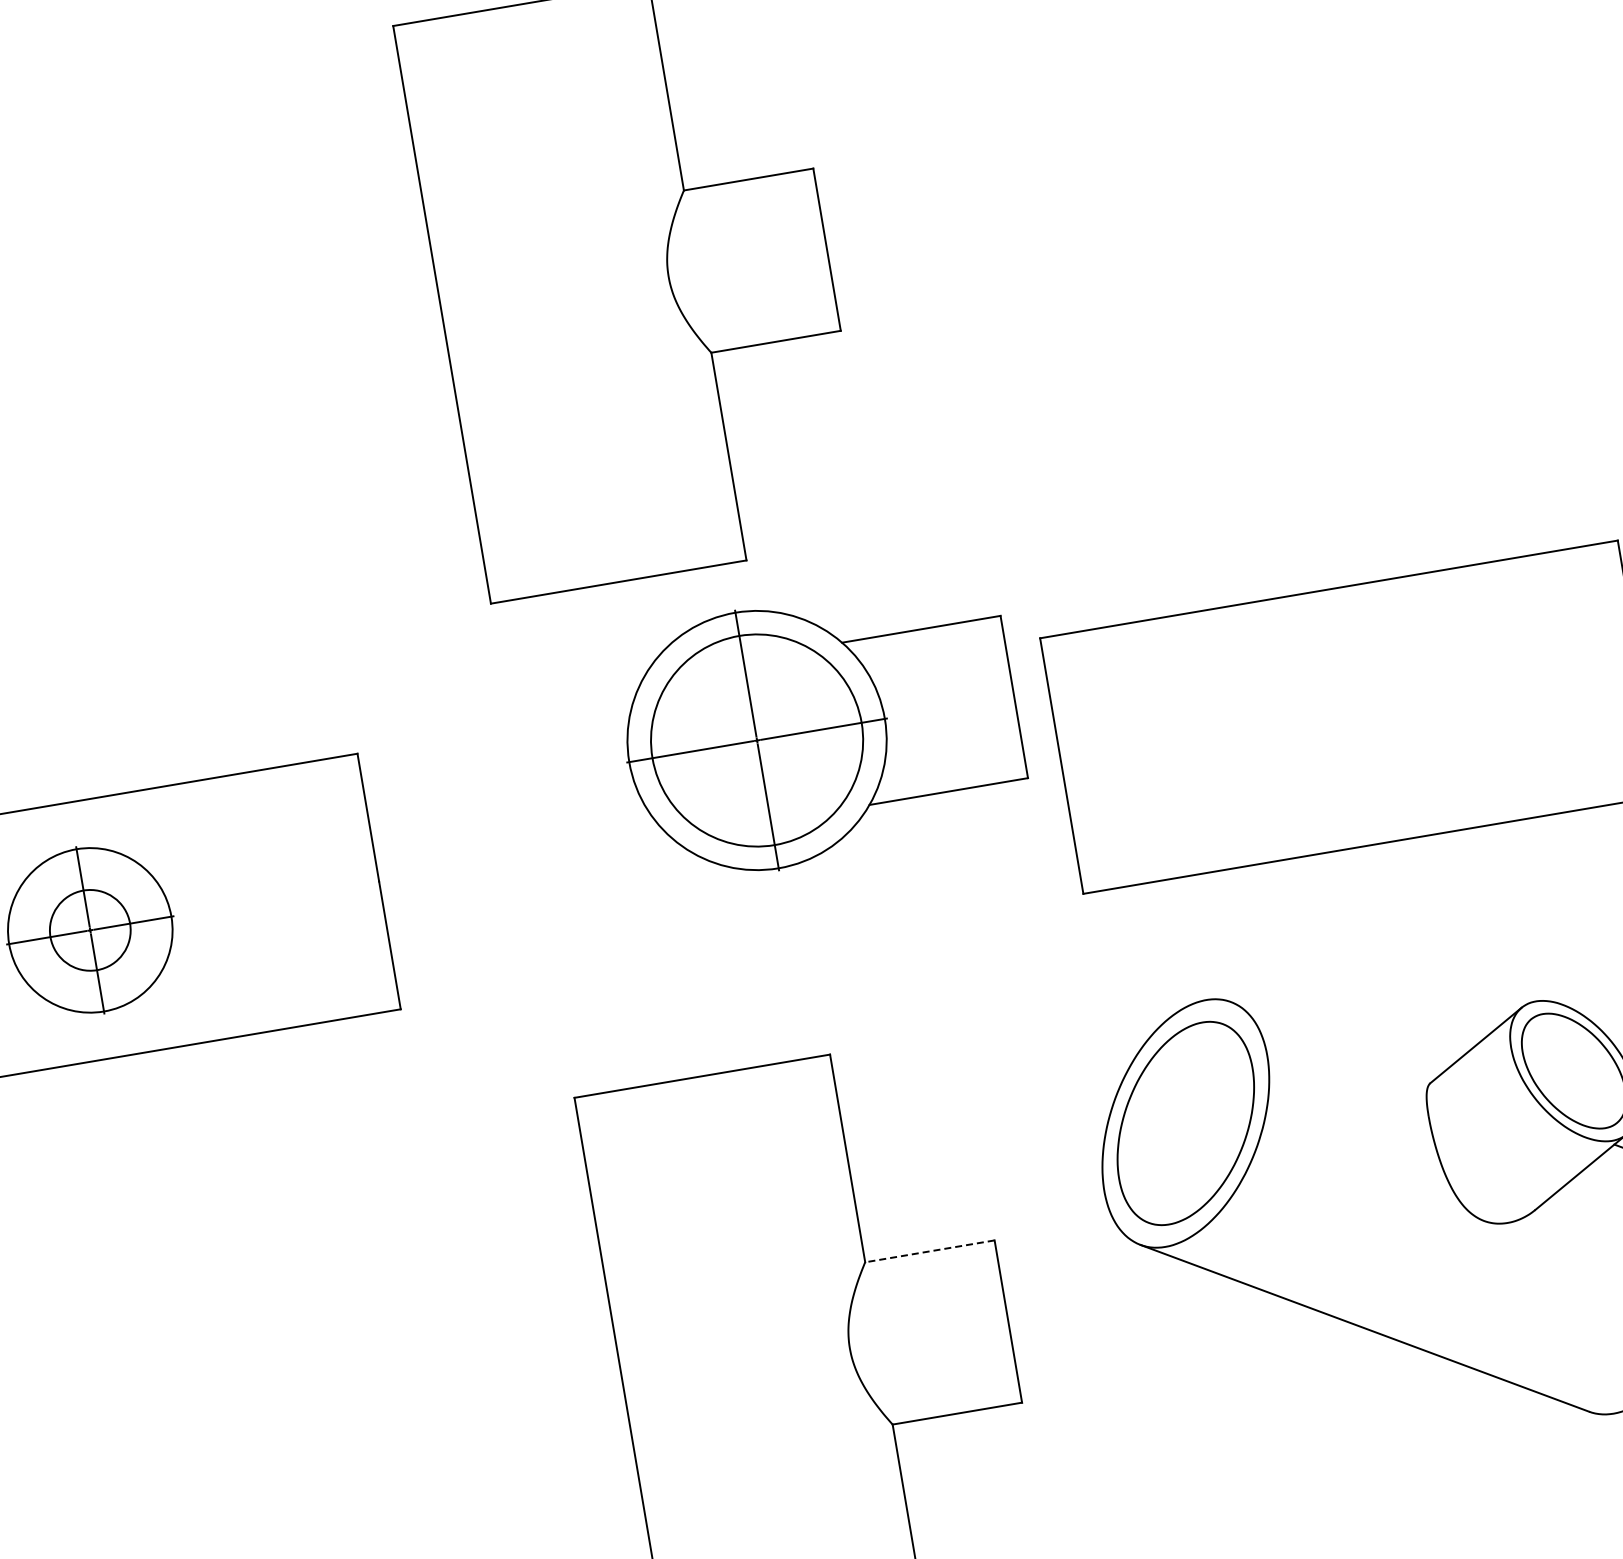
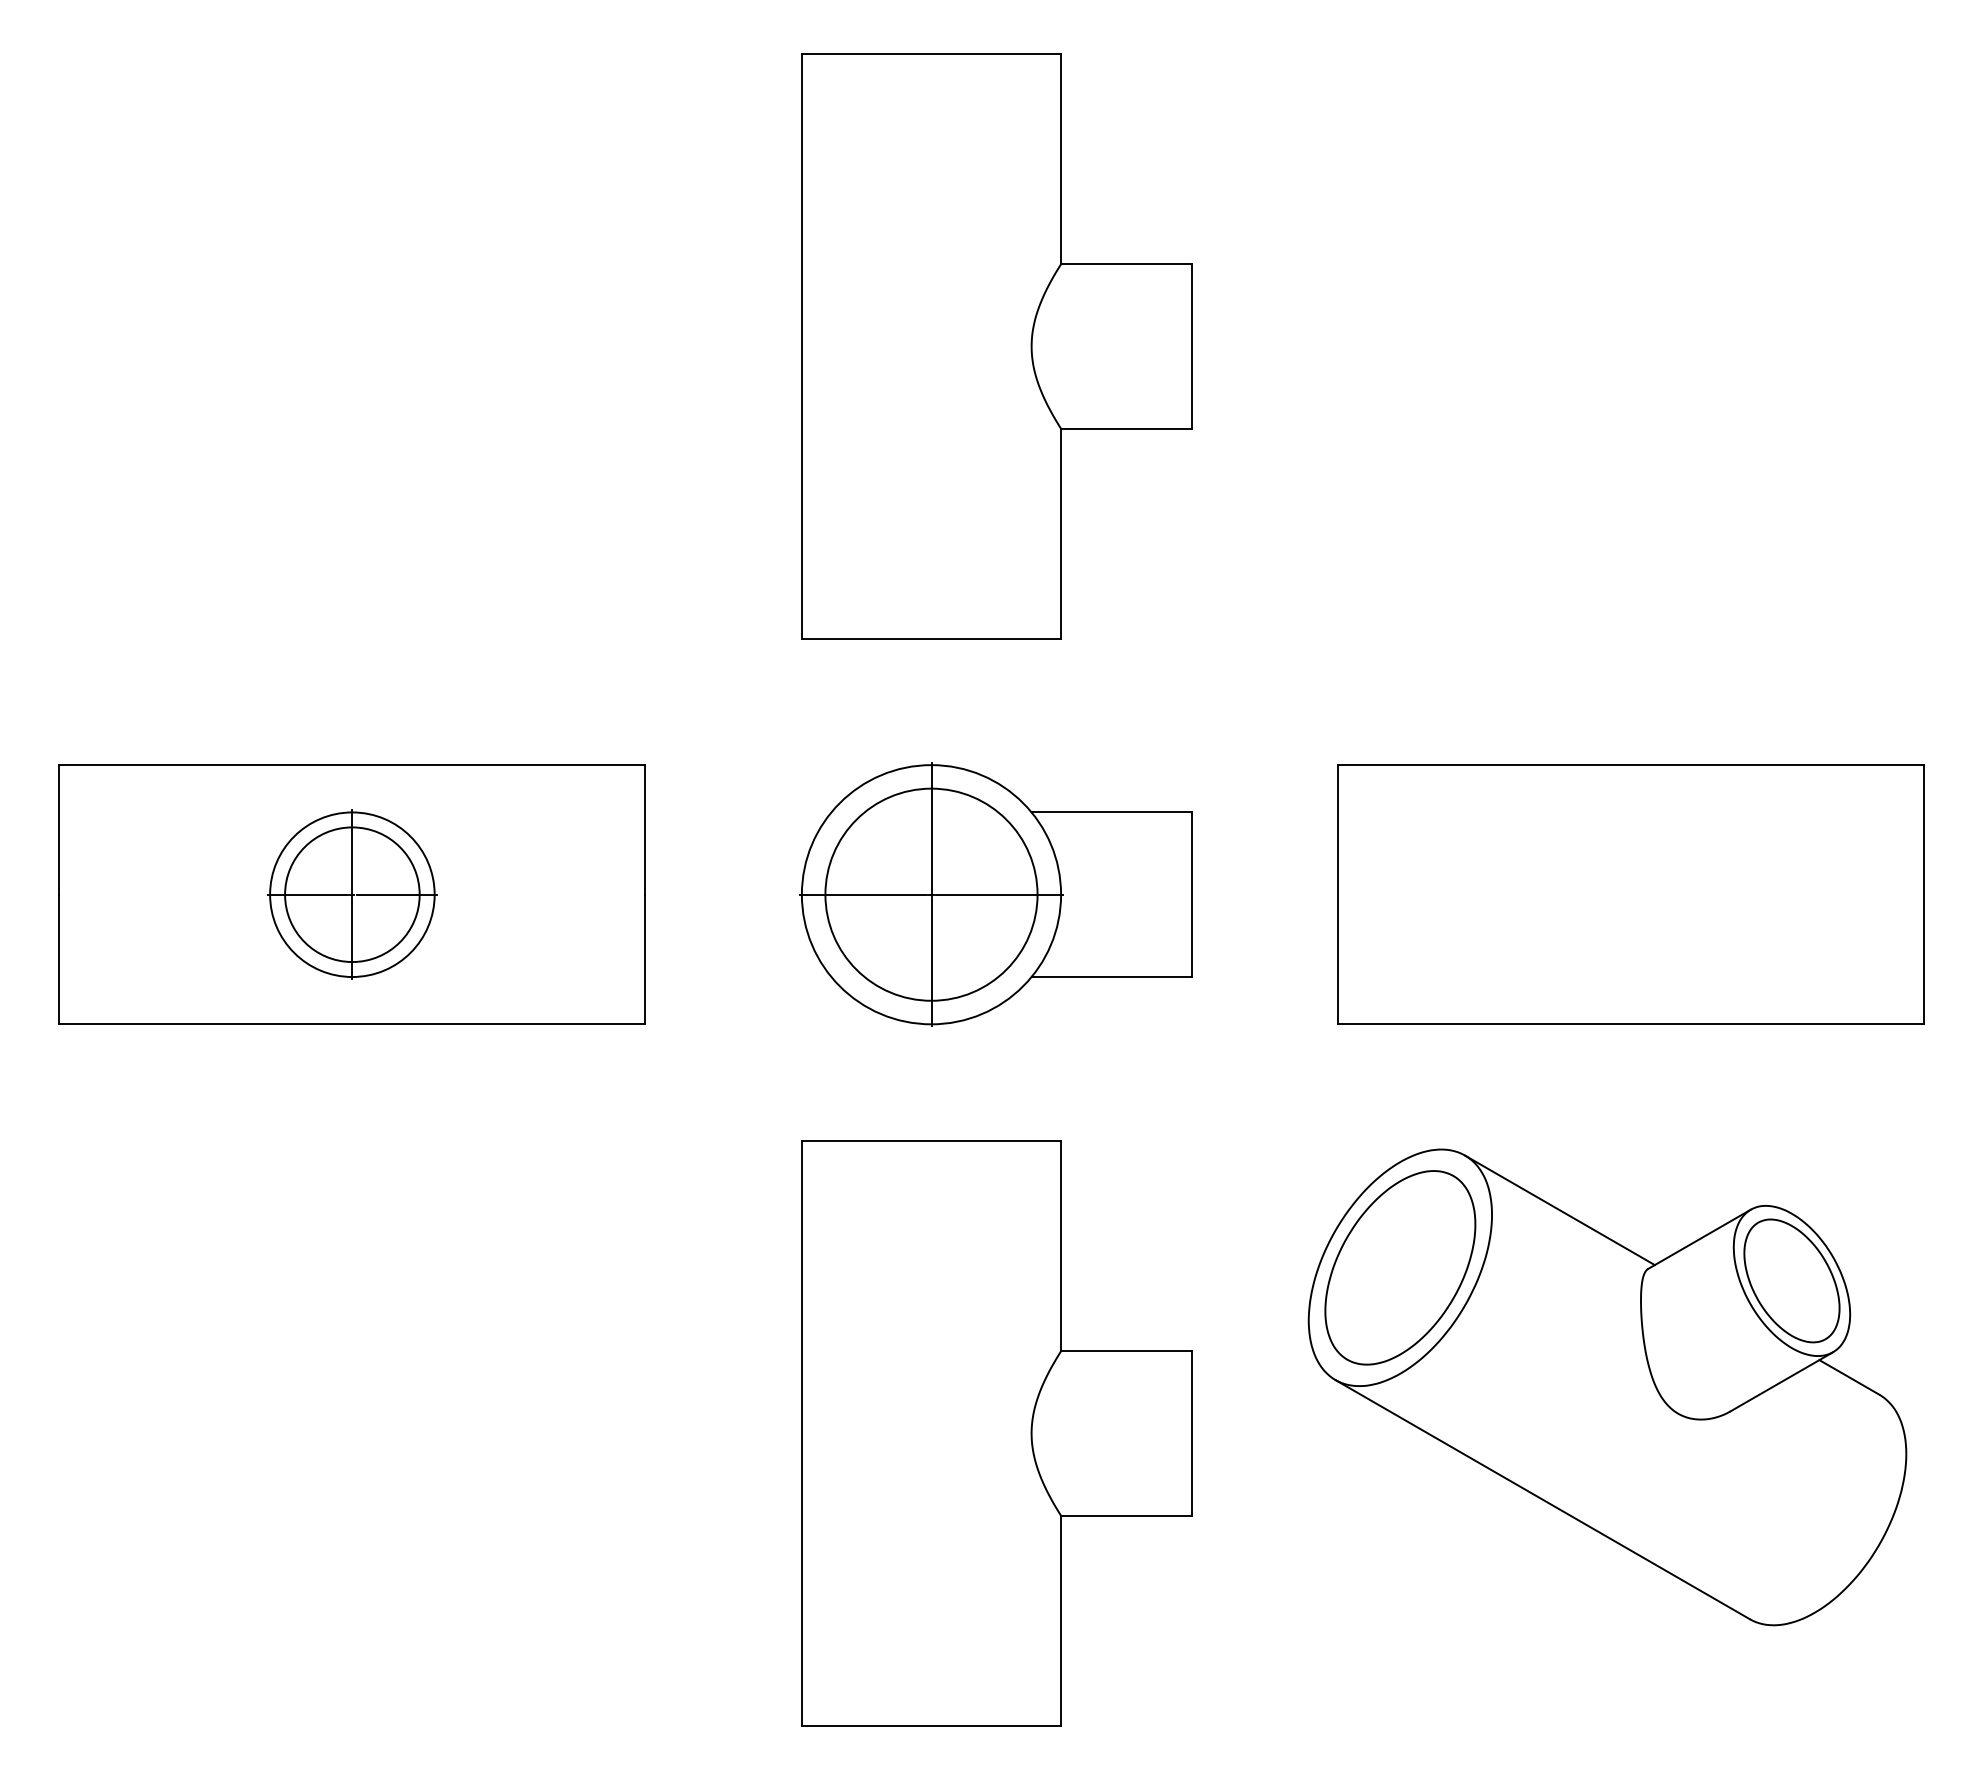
part: (820, 729) -> (995, 894), moved
circle: (90, 930) -> (352, 894), size x1.67
line: (1333, 1040) -> (1559, 1210), added
line: (929, 1251) -> (1126, 1351), dashed -> solid

